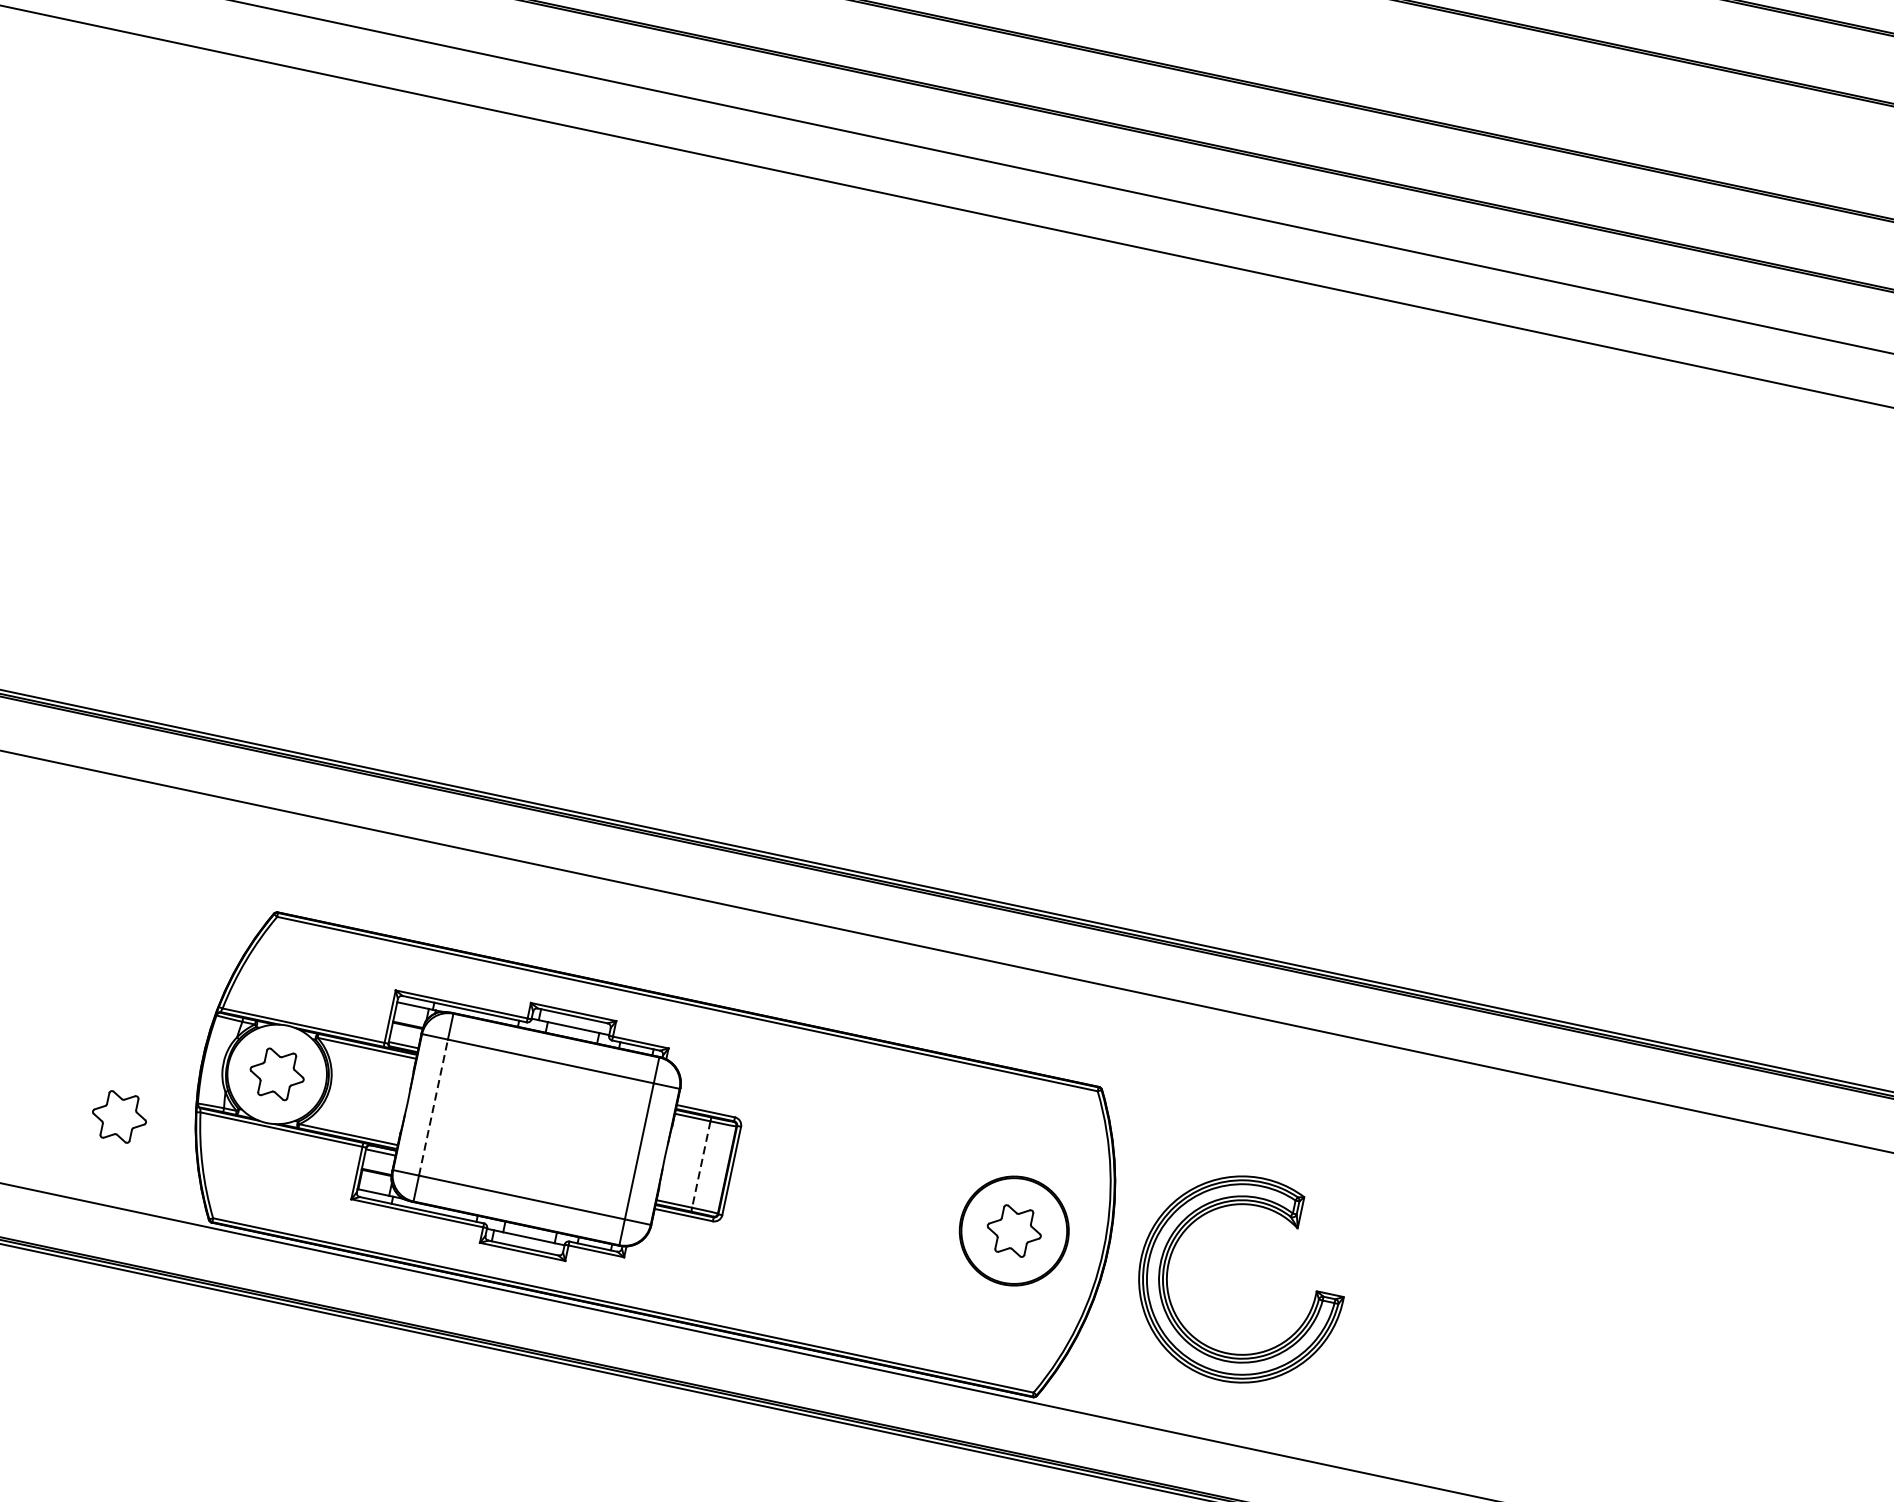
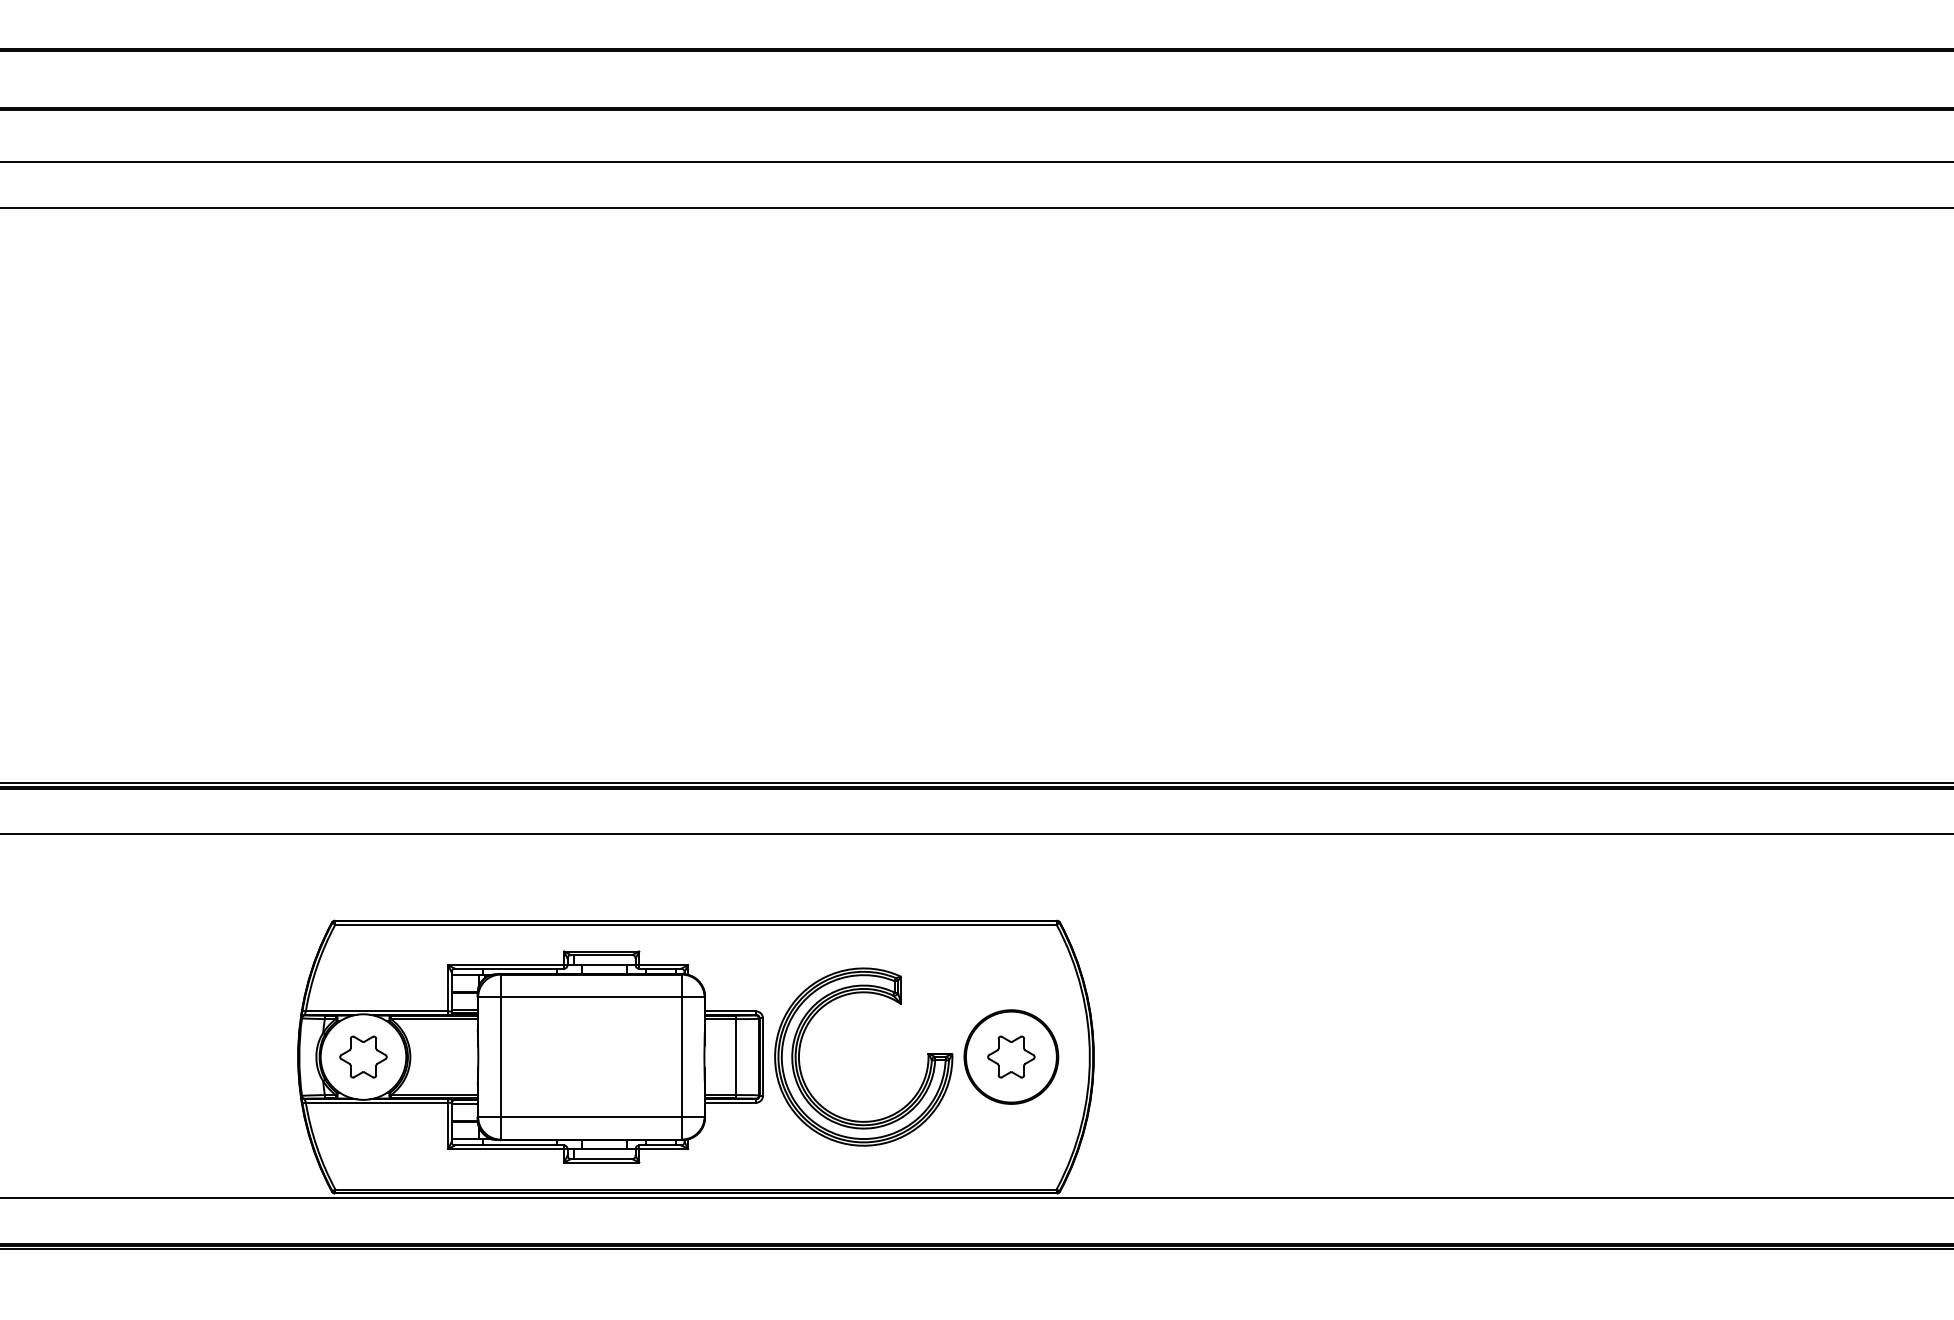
line: (432, 1107) -> (500, 1057), dashed -> solid
part: (119, 1116) -> (238, 1120), removed
line: (701, 1165) -> (736, 1057), dashed -> solid
part: (1210, 1212) -> (825, 1006), moved

